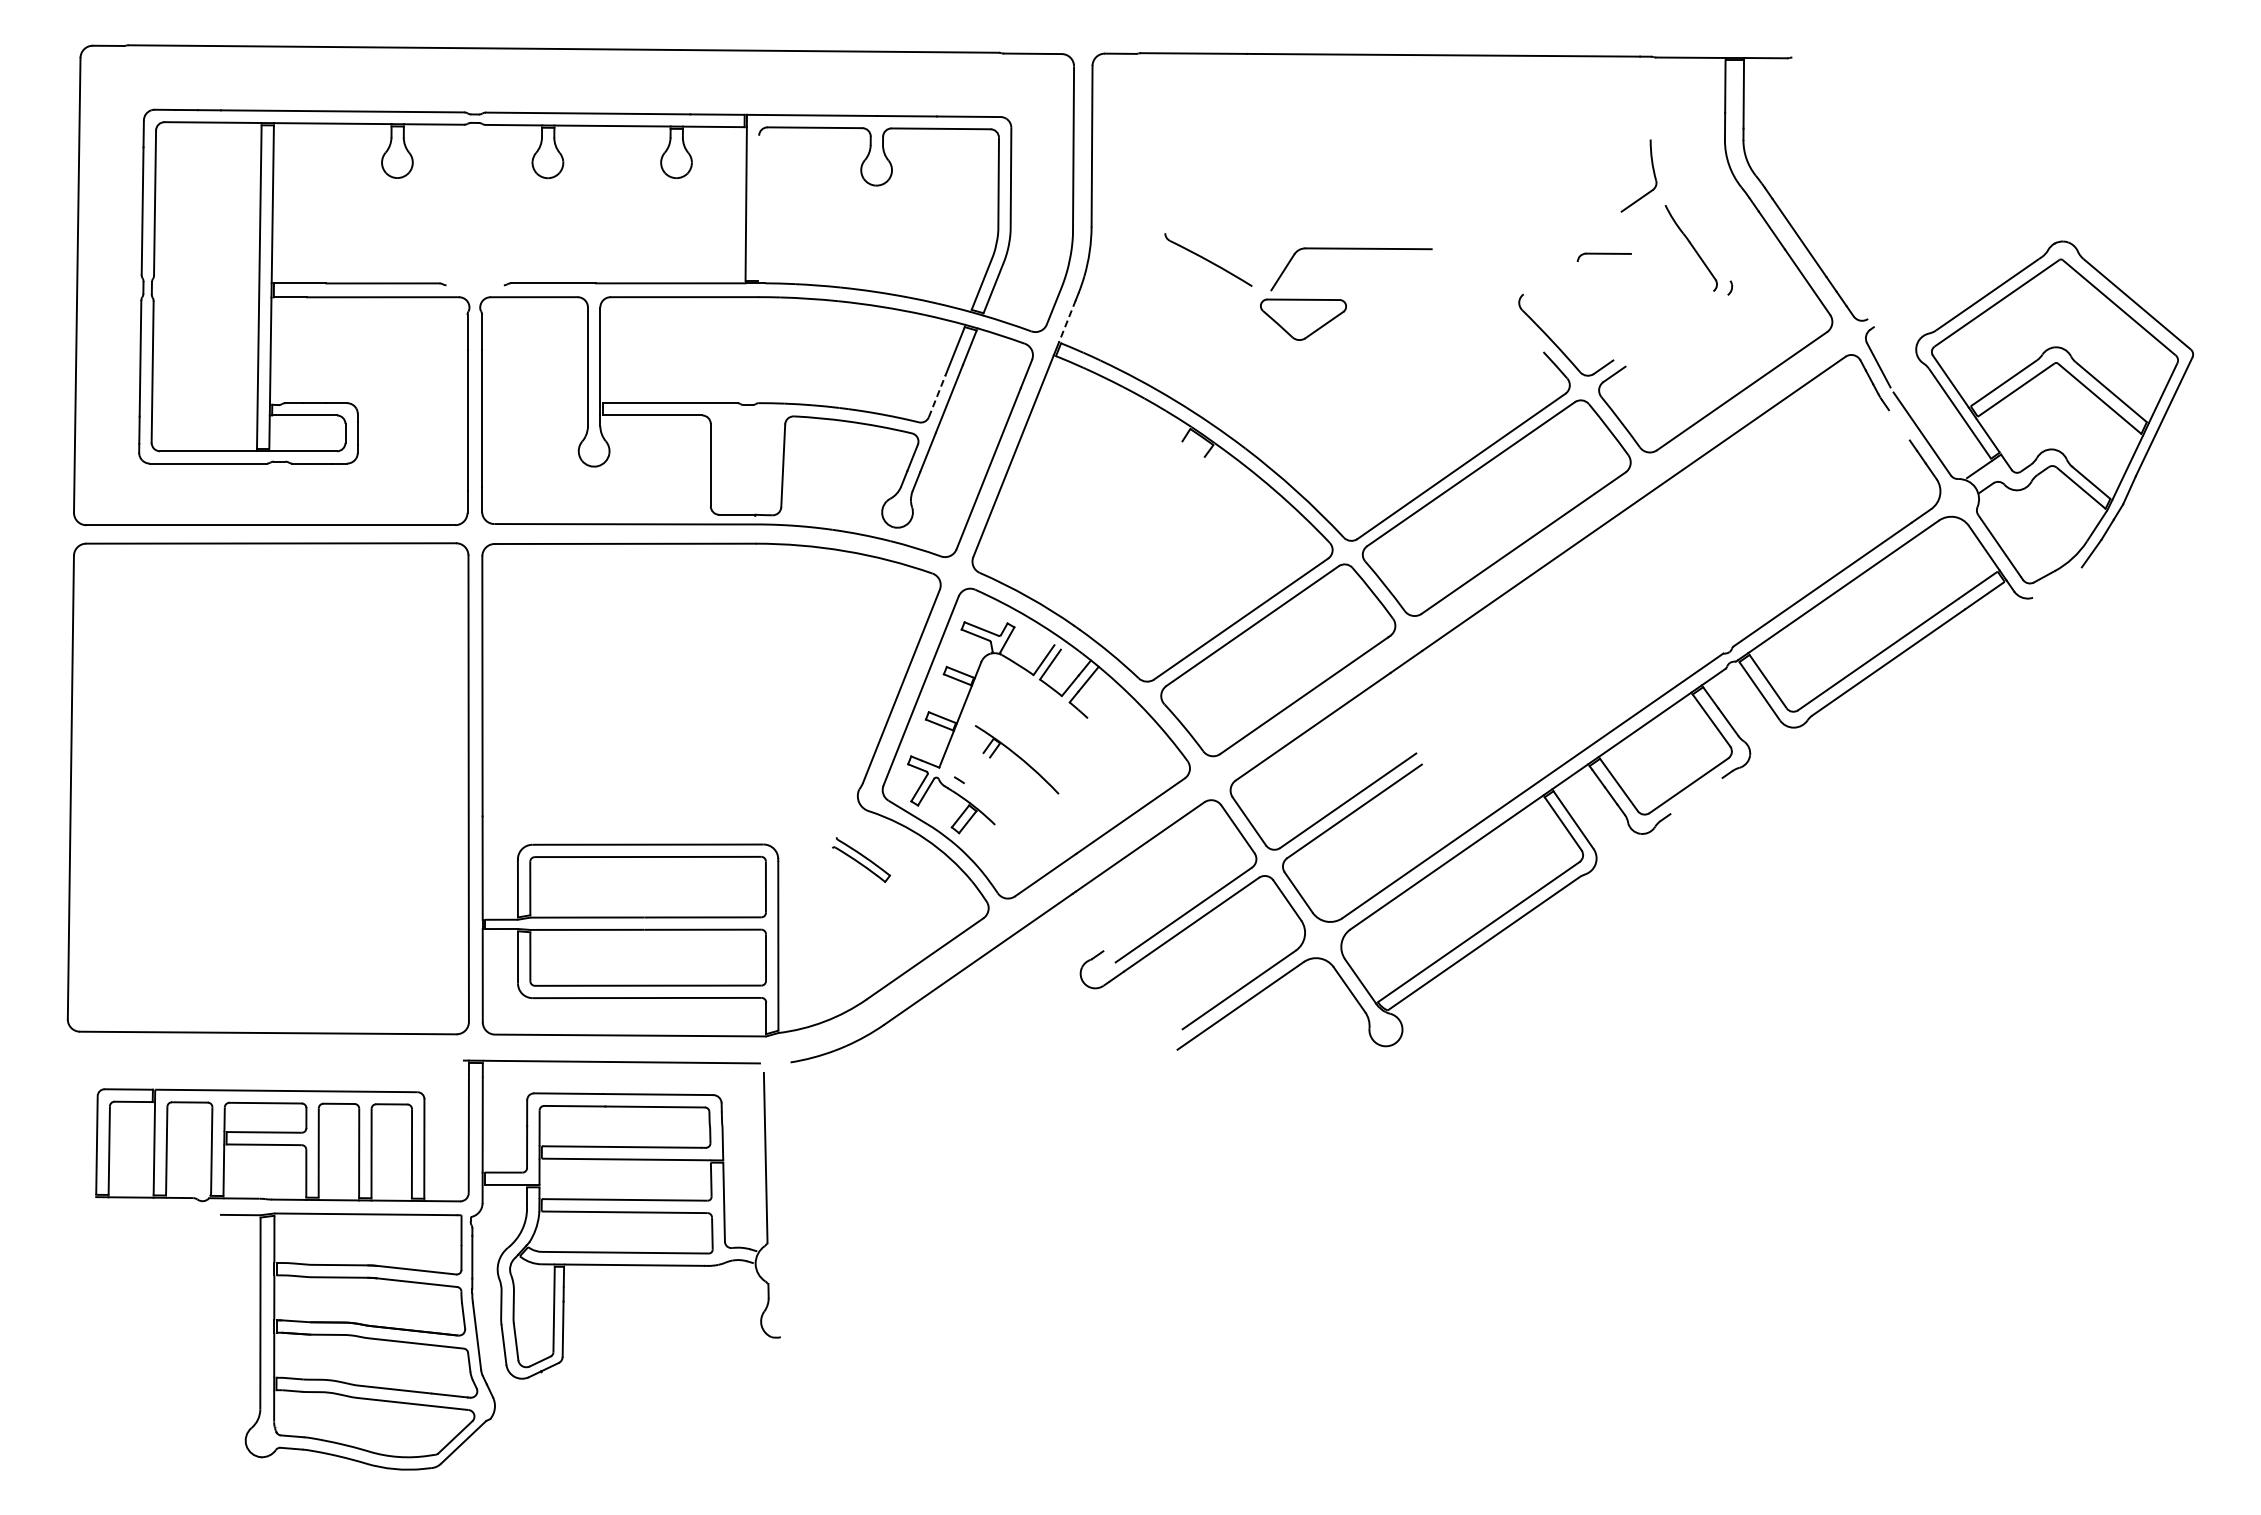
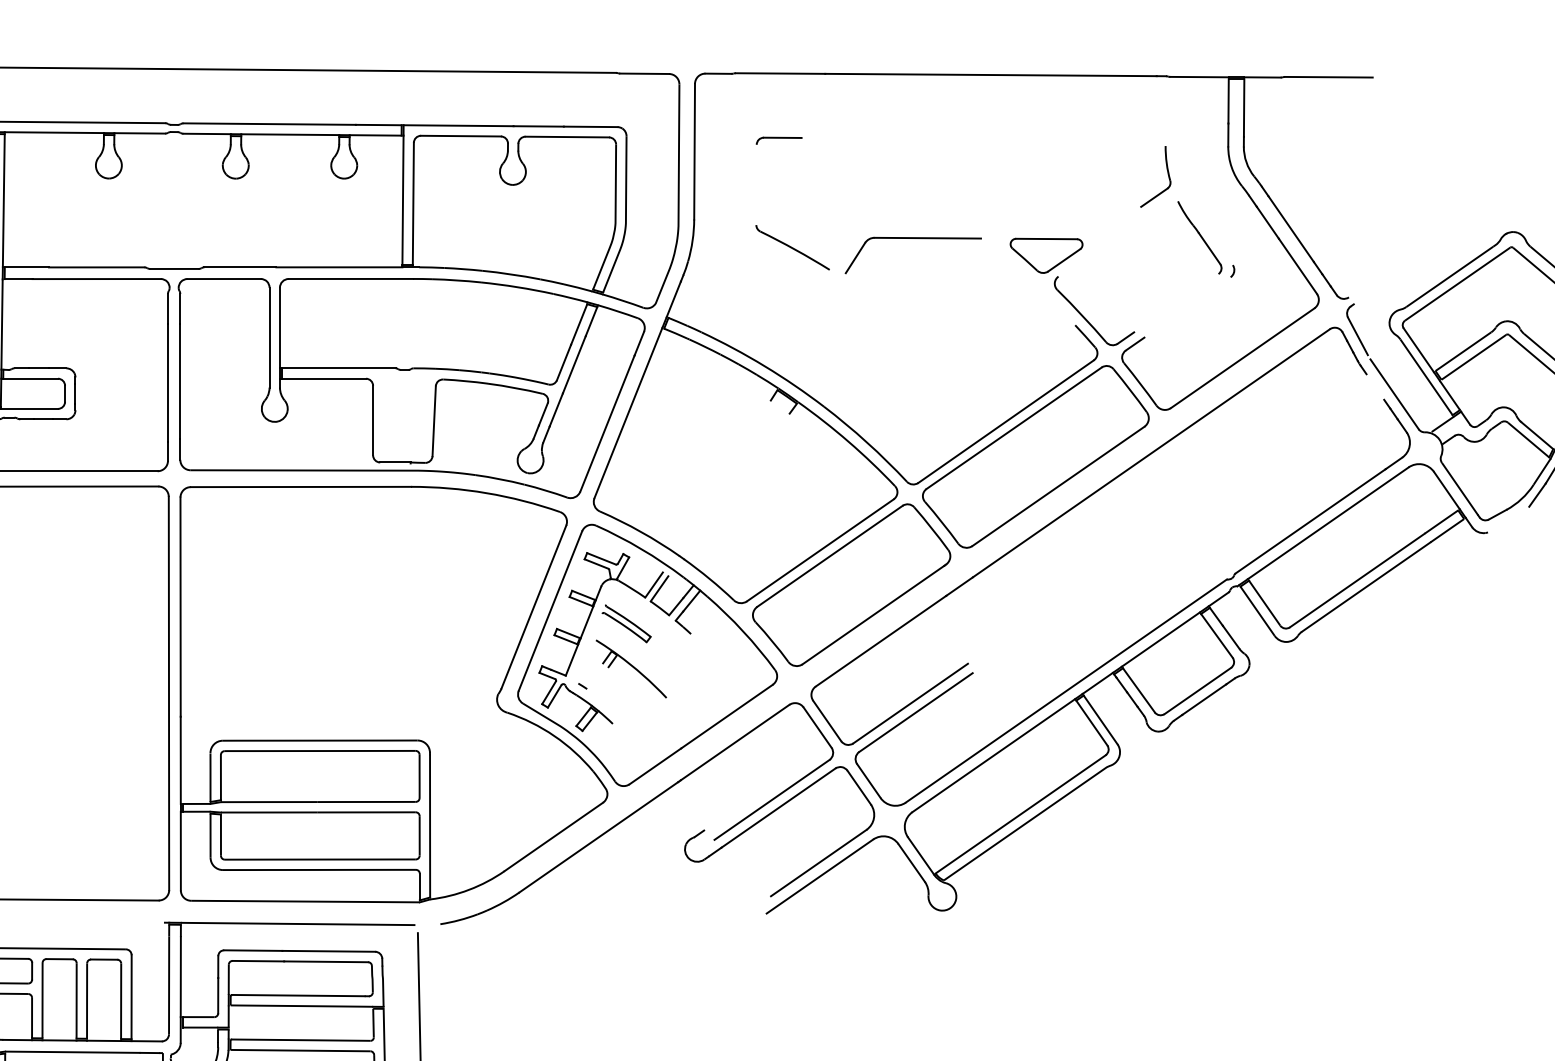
line: (1844, 57) -> (1329, 76), added
line: (758, 208) -> (413, 204), added
part: (1603, 256) -> (778, 140), moved
line: (474, 285) -> (173, 269), added
part: (1303, 319) -> (1046, 255), moved
line: (1067, 321) -> (673, 299), dashed -> solid
line: (937, 396) -> (564, 362), dashed -> solid
line: (1696, 795) -> (1204, 699), added
part: (861, 859) -> (626, 623), moved

